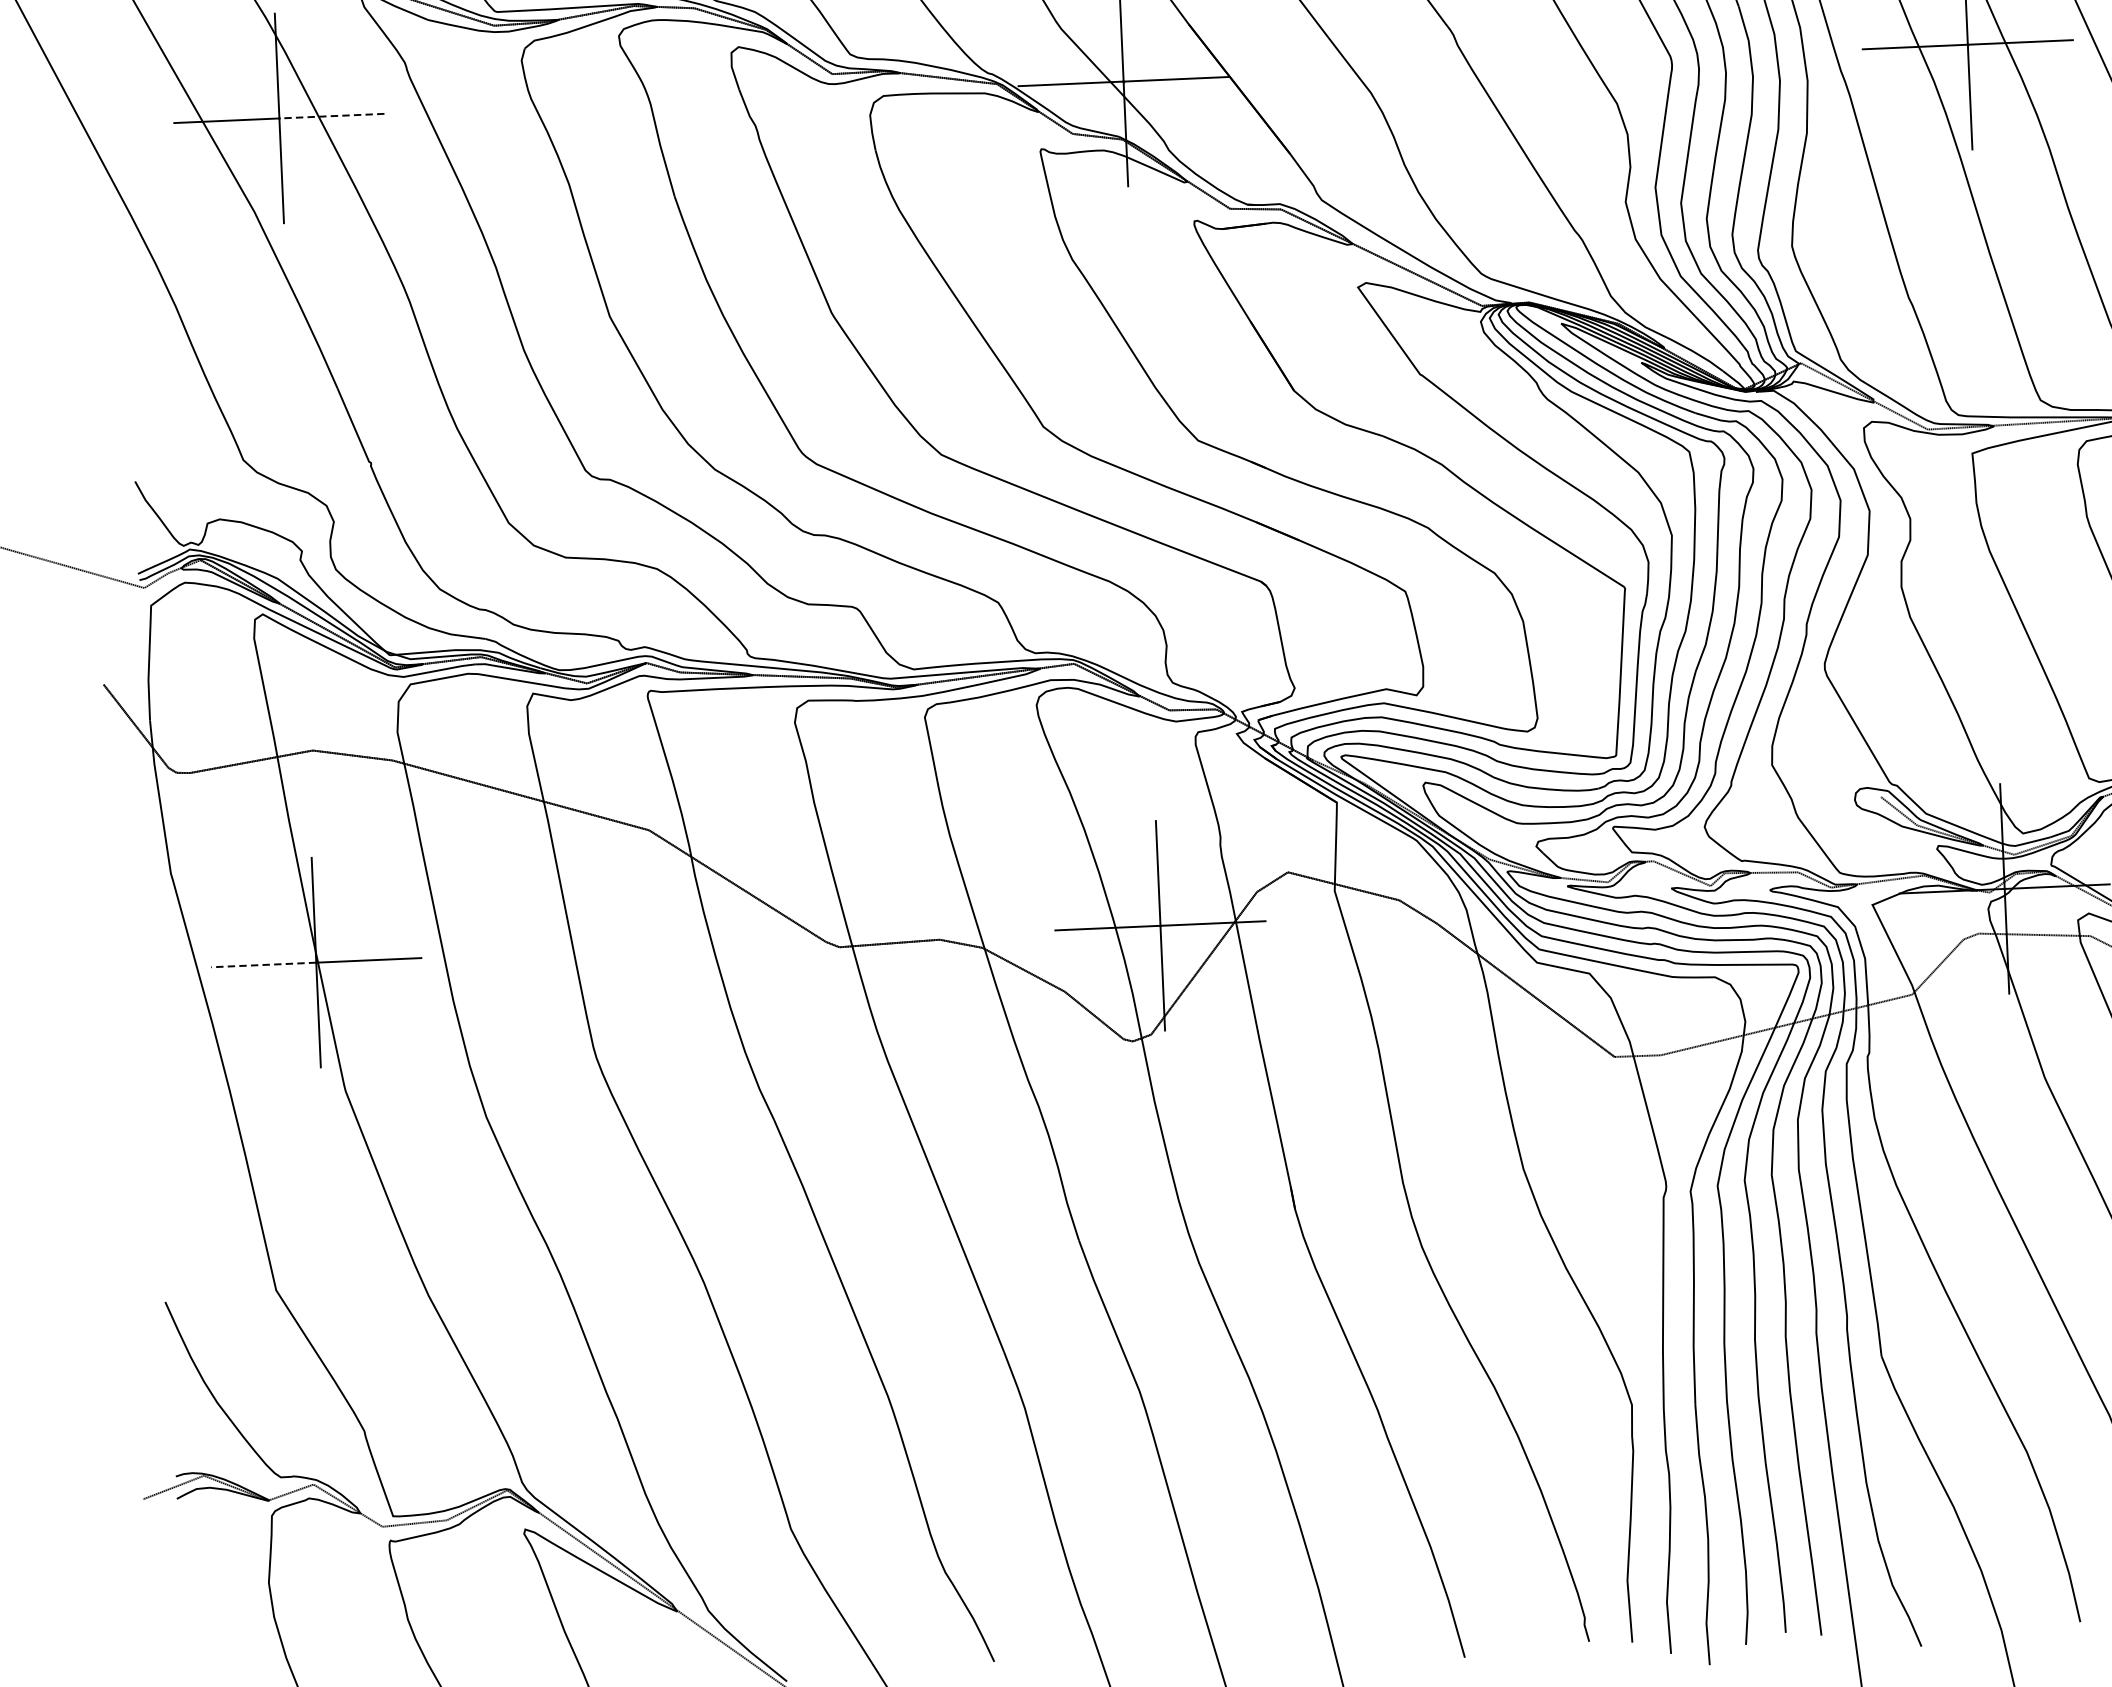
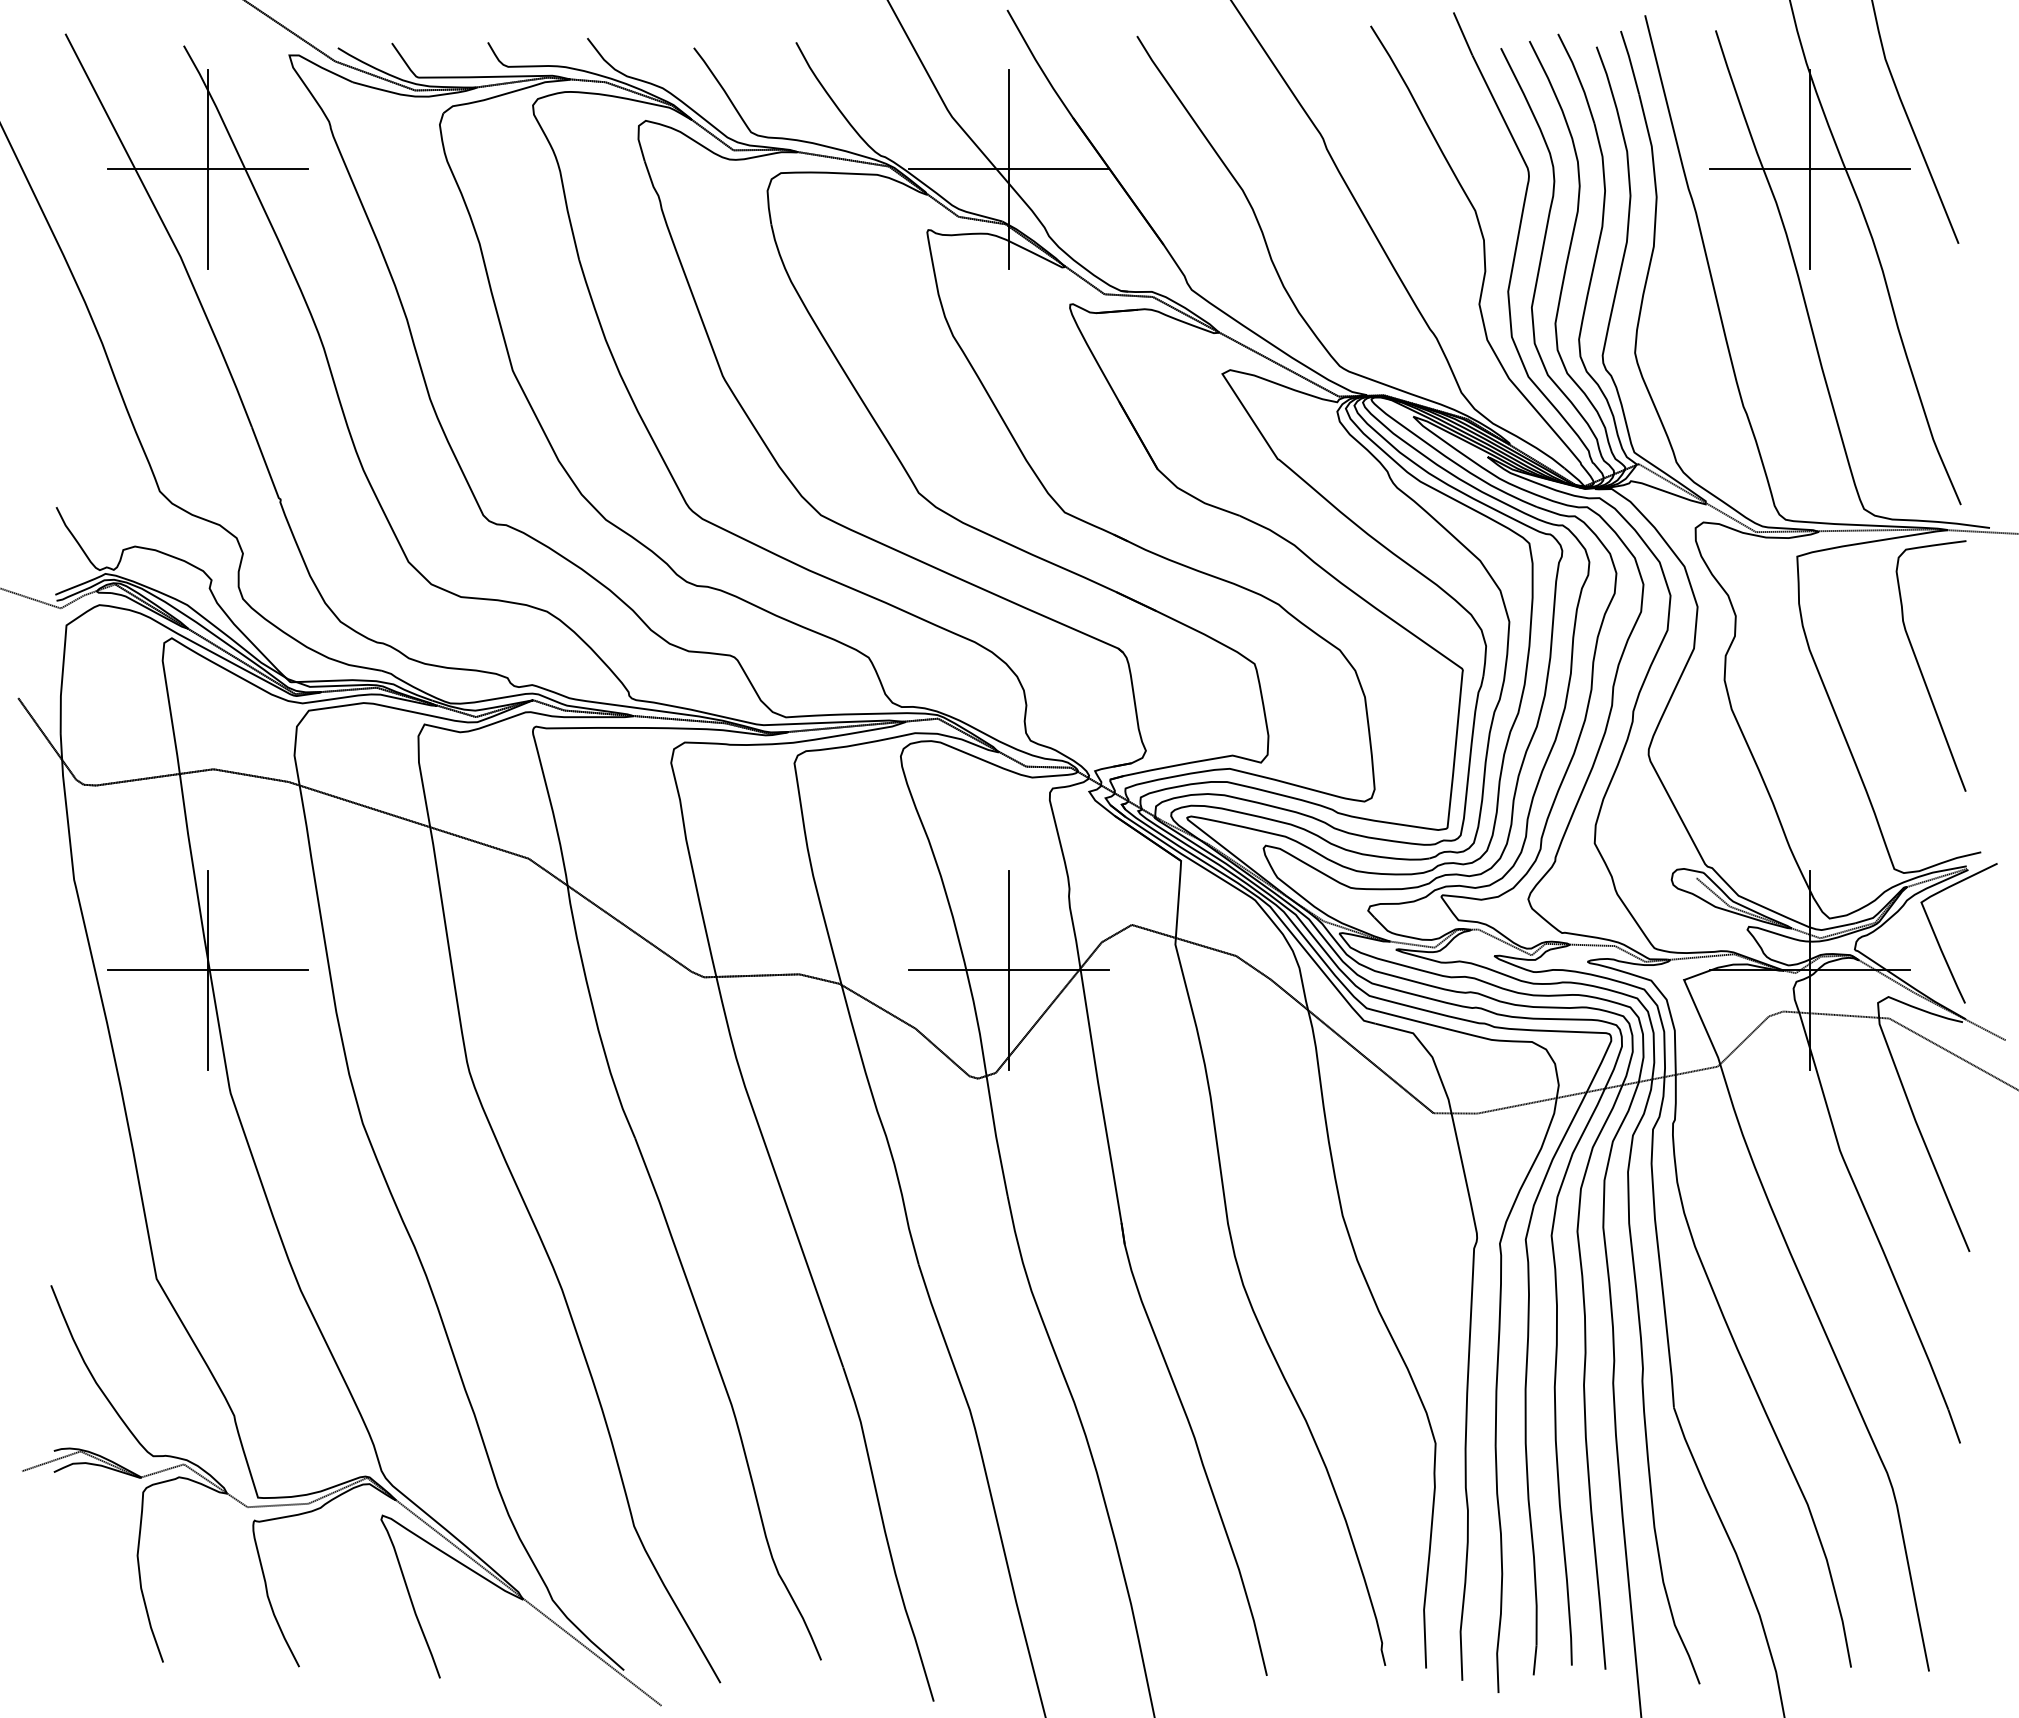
line: (331, 116) -> (257, 169), dashed -> solid
line: (264, 965) -> (158, 970), dashed -> solid

